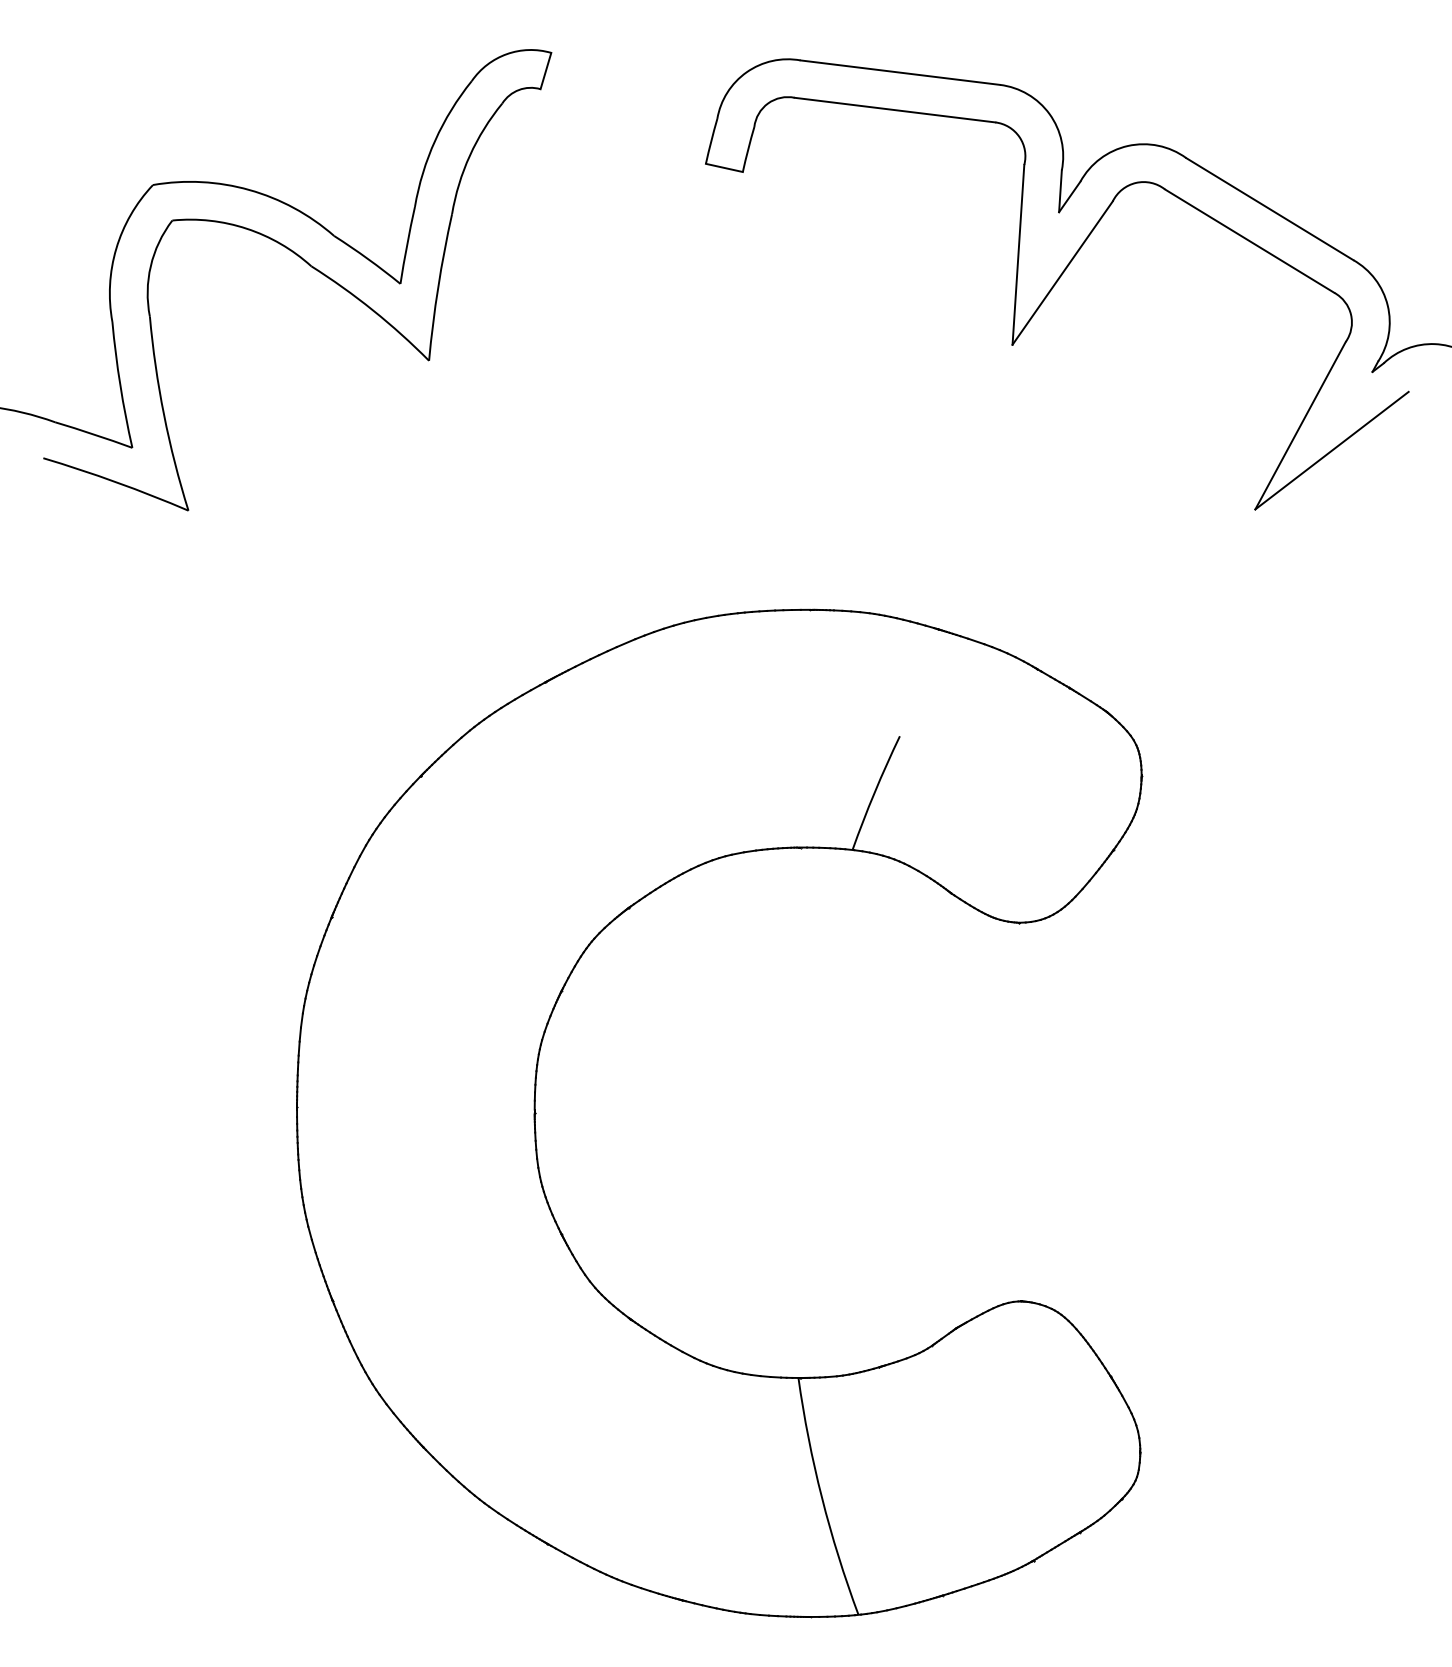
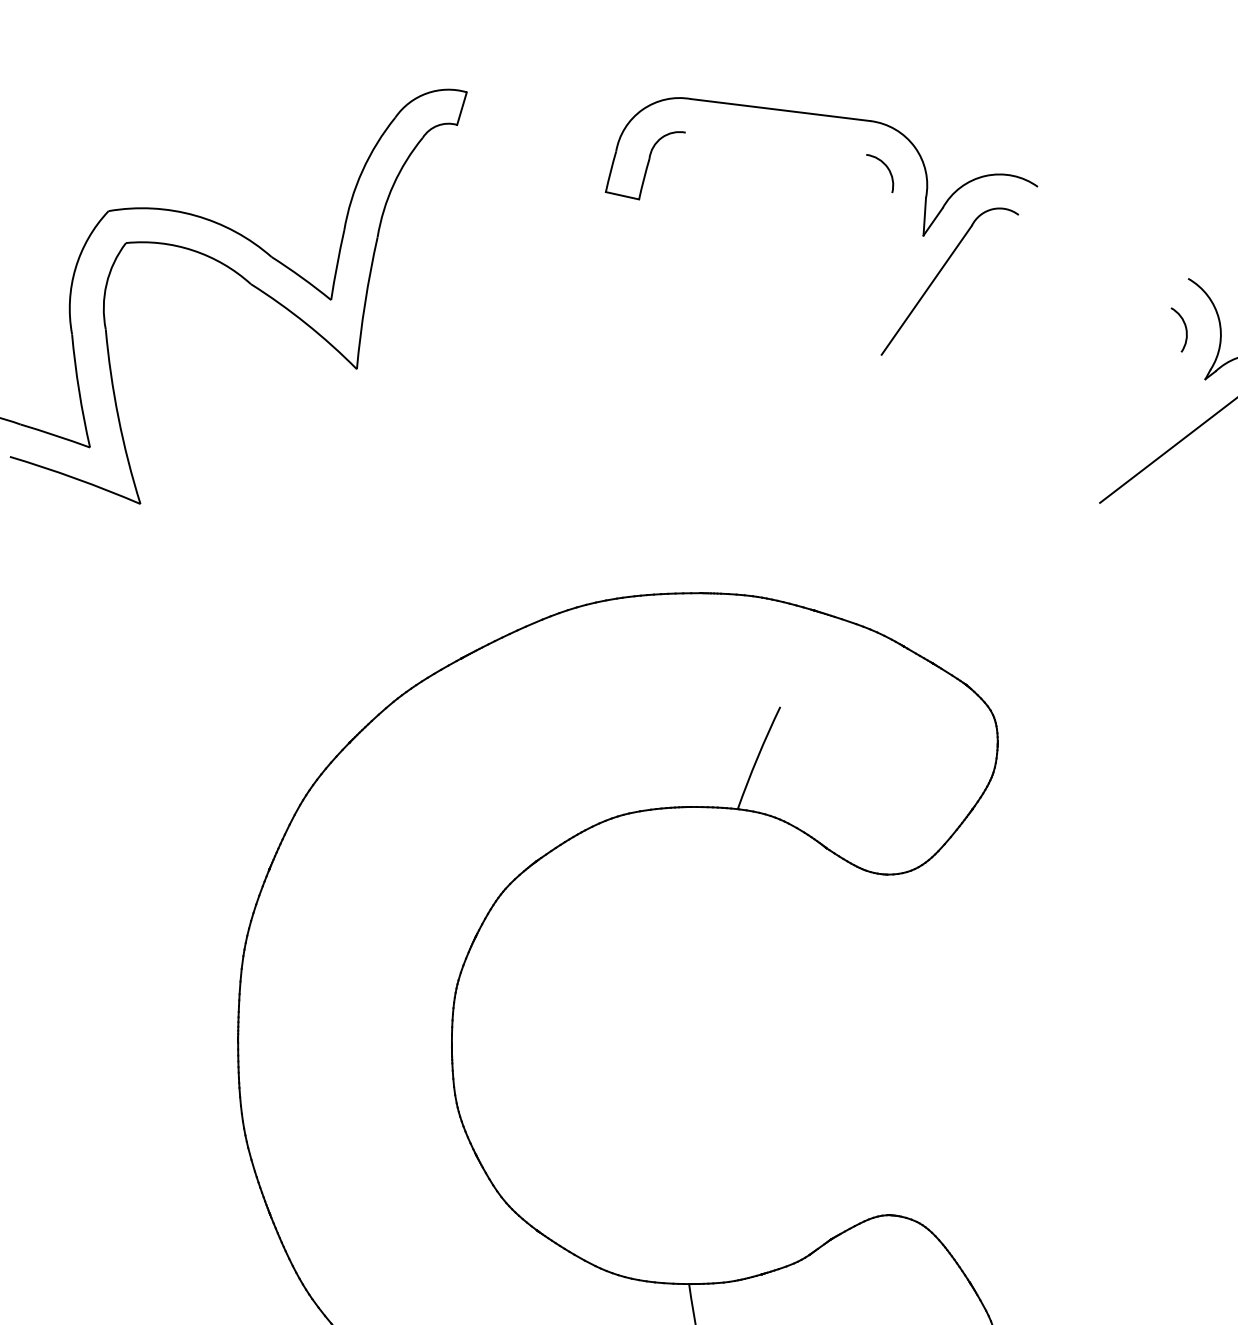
line: (894, 109) -> (775, 143), removed
line: (1269, 209) -> (1112, 233), removed
line: (1249, 240) -> (1094, 261), removed
line: (1018, 254) -> (887, 273), removed
line: (1300, 425) -> (1140, 427), removed

